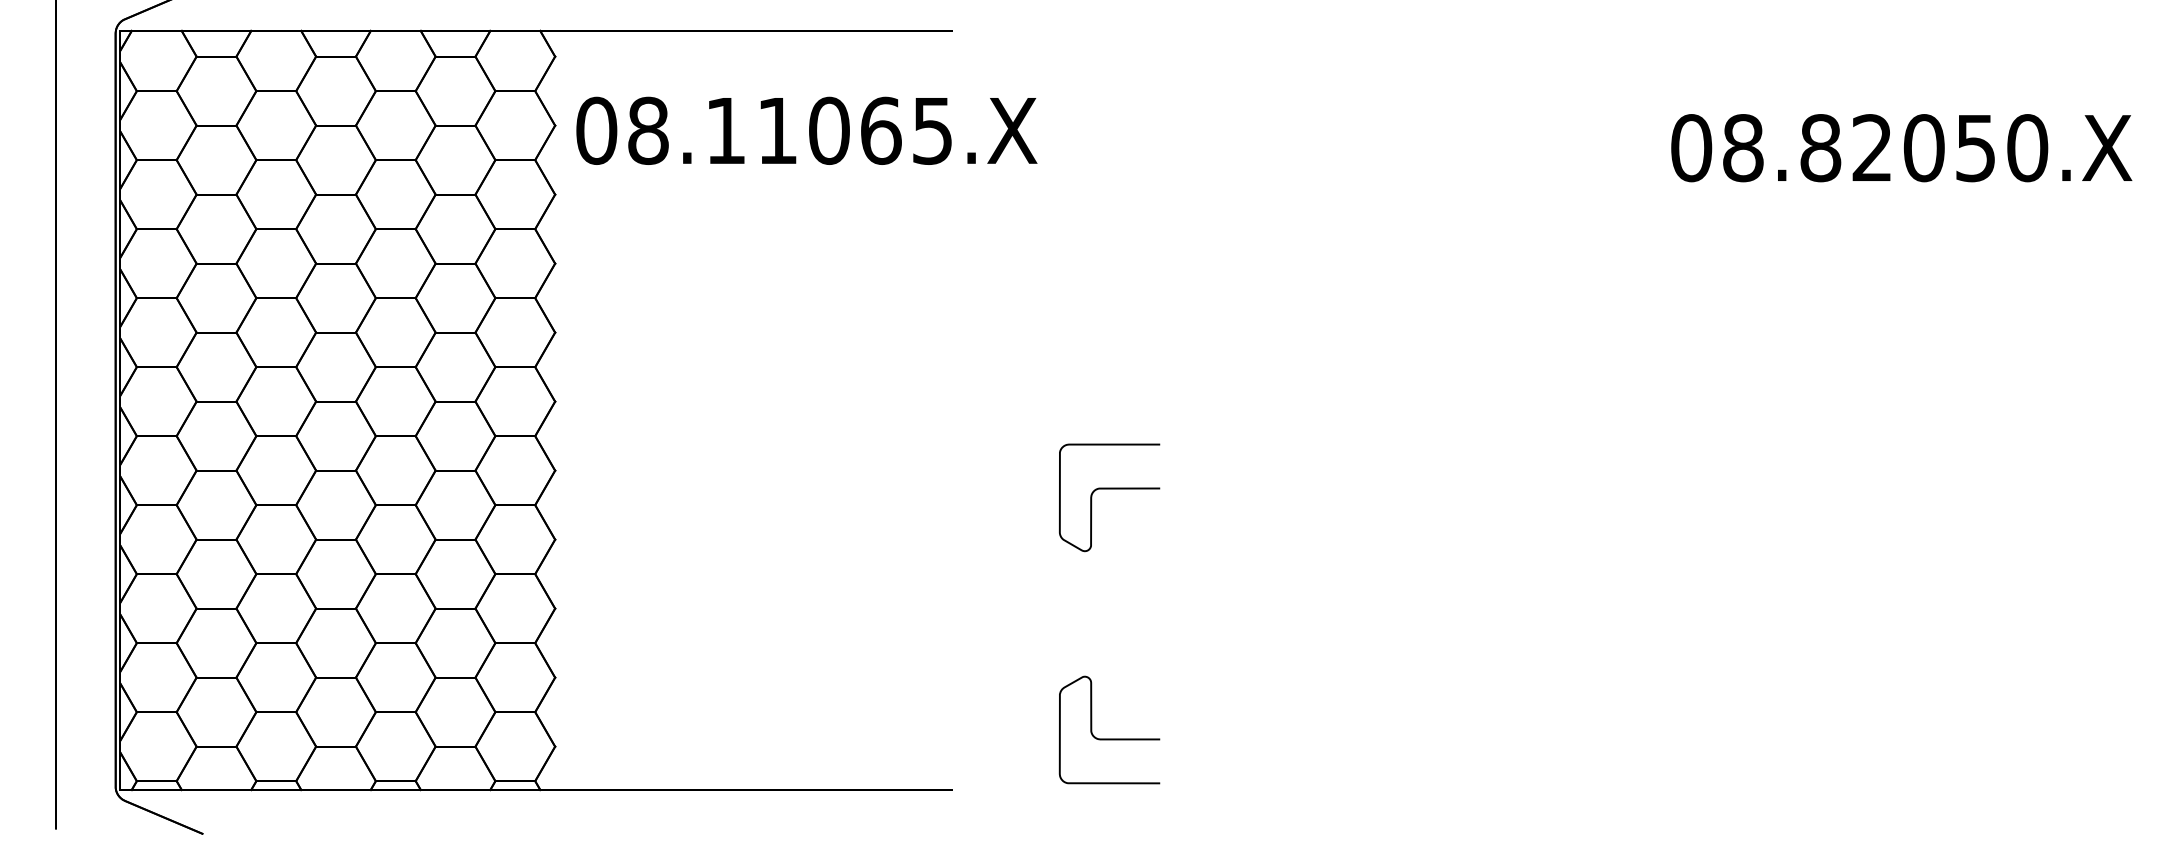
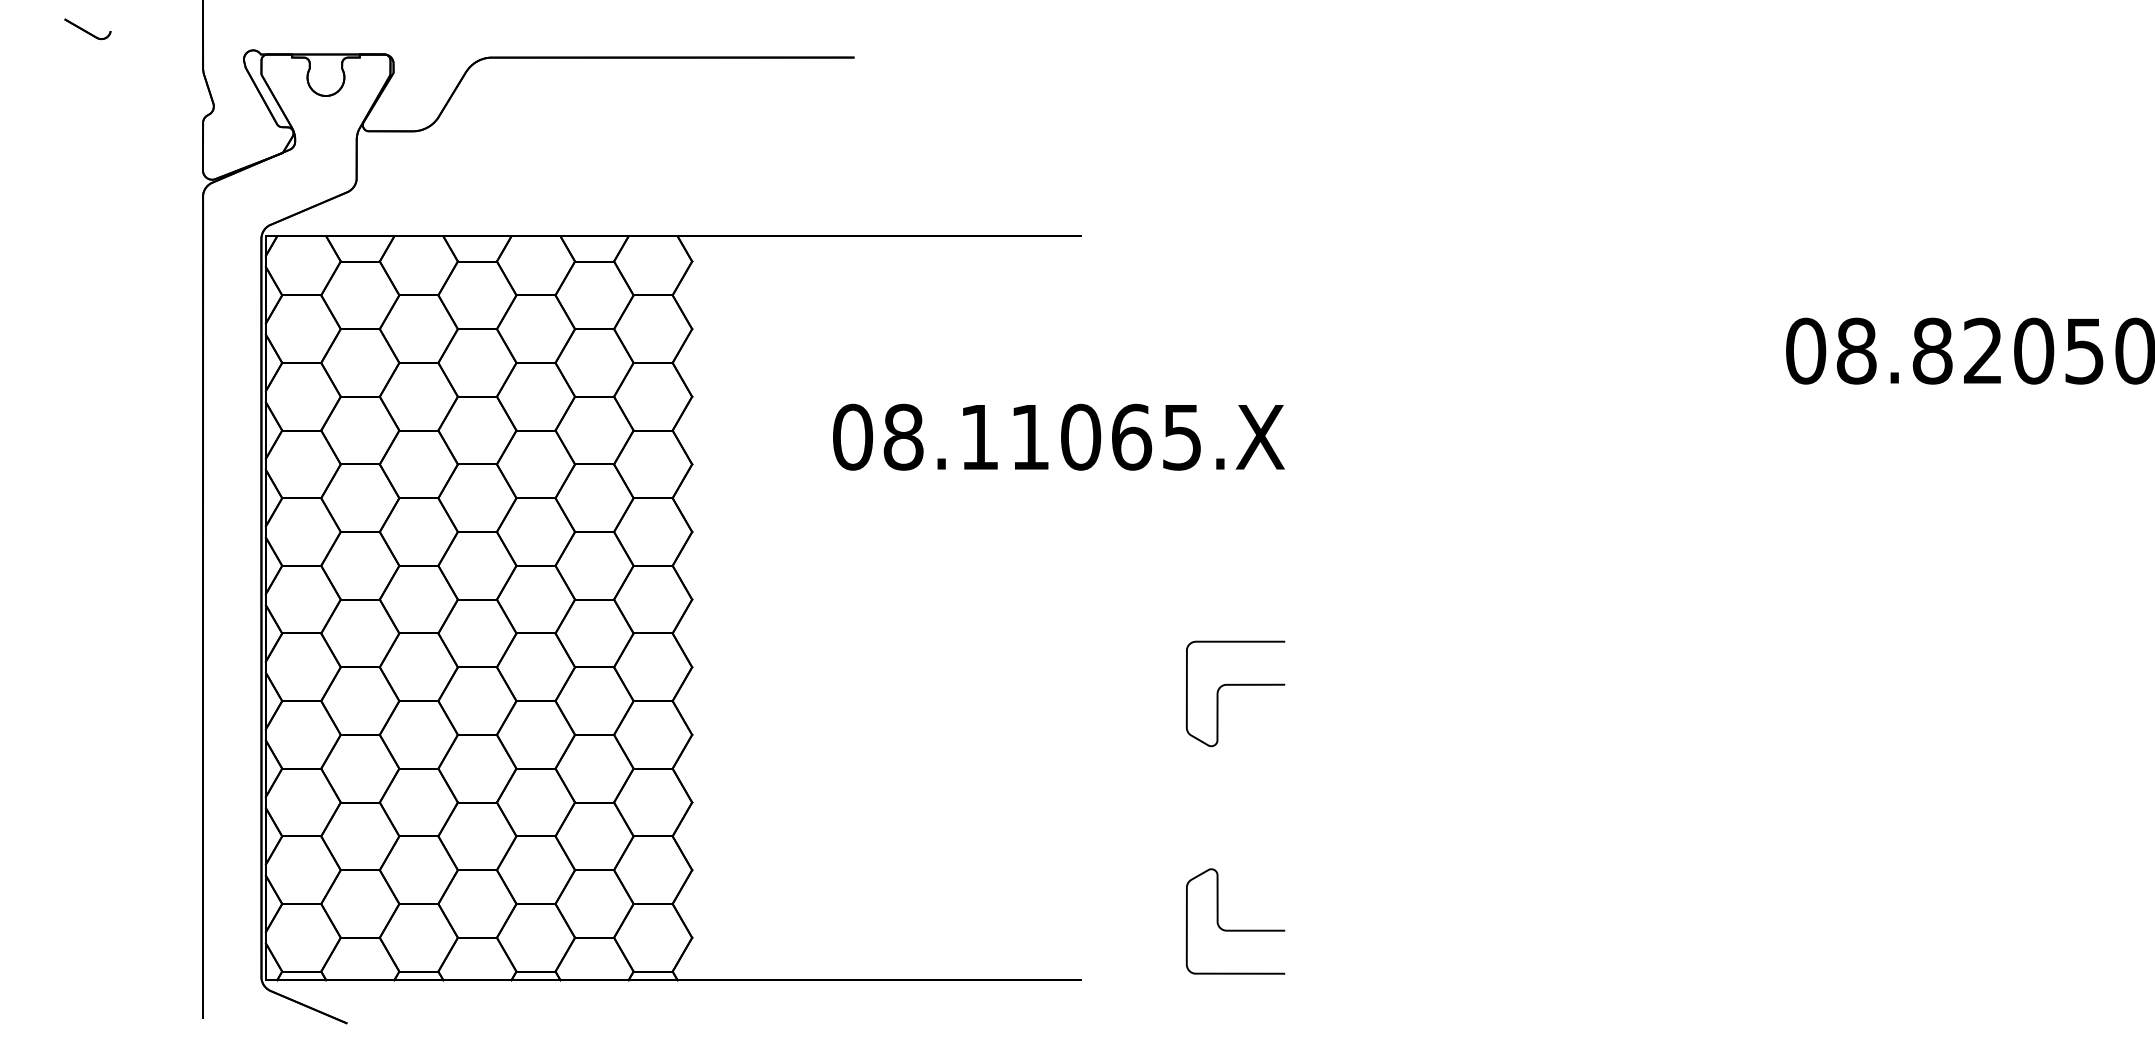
text: (806, 130) -> (1058, 436), moved

